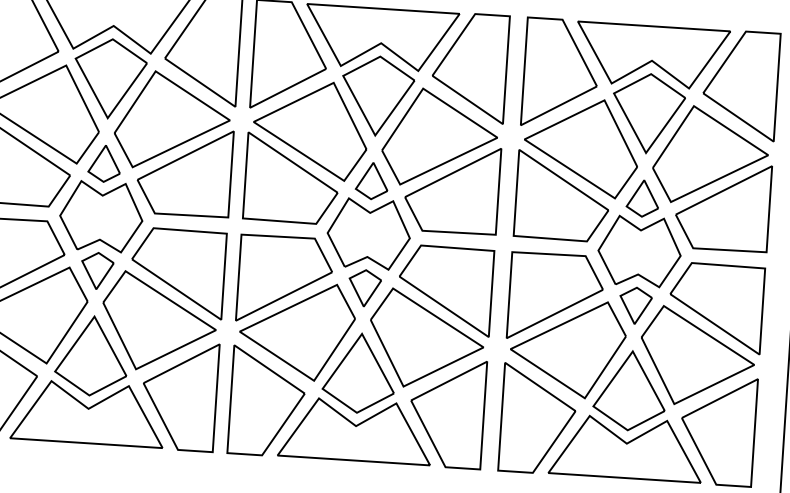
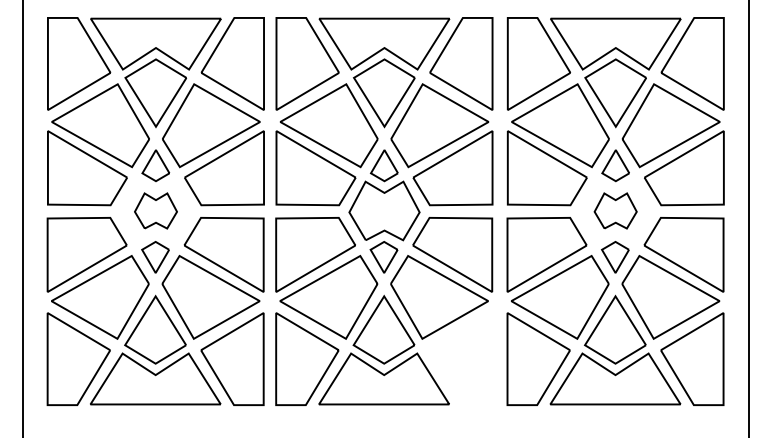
part: (100, 216) -> (155, 210), size x0.6
part: (639, 250) -> (615, 210), size x0.6
part: (447, 412) -> (461, 358), removed

